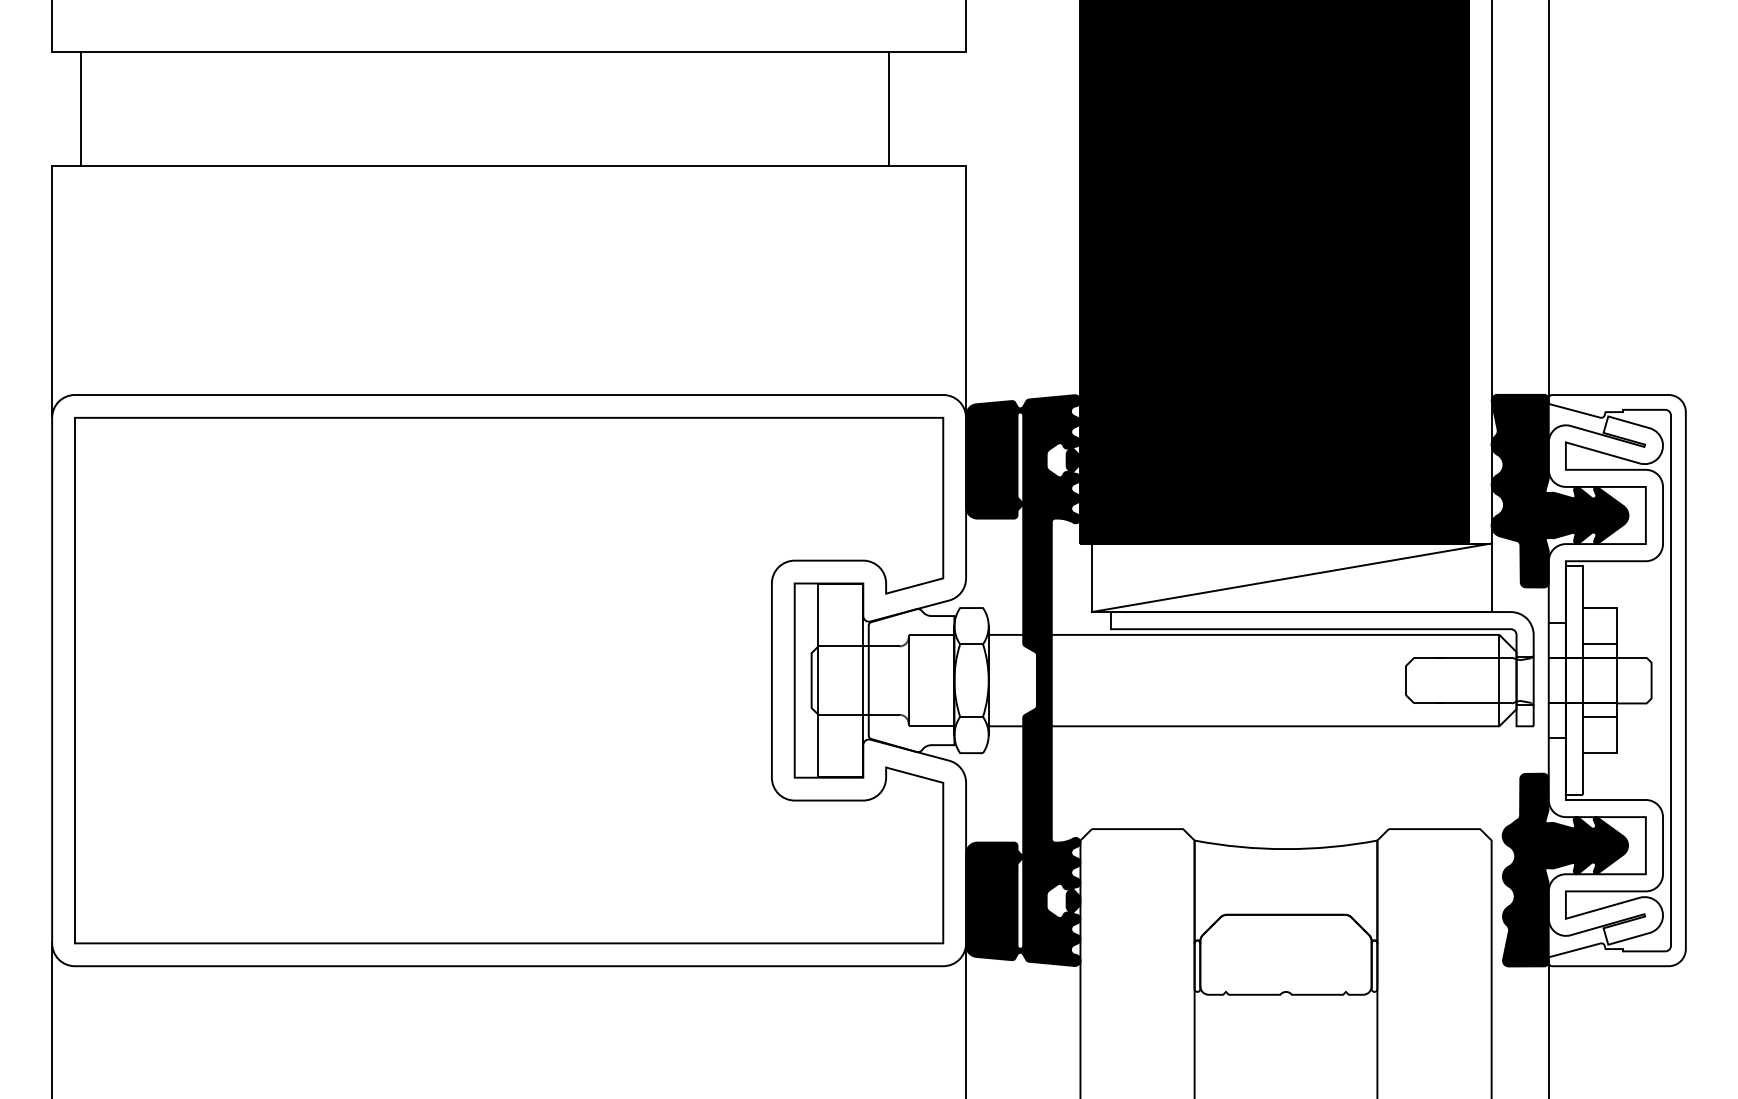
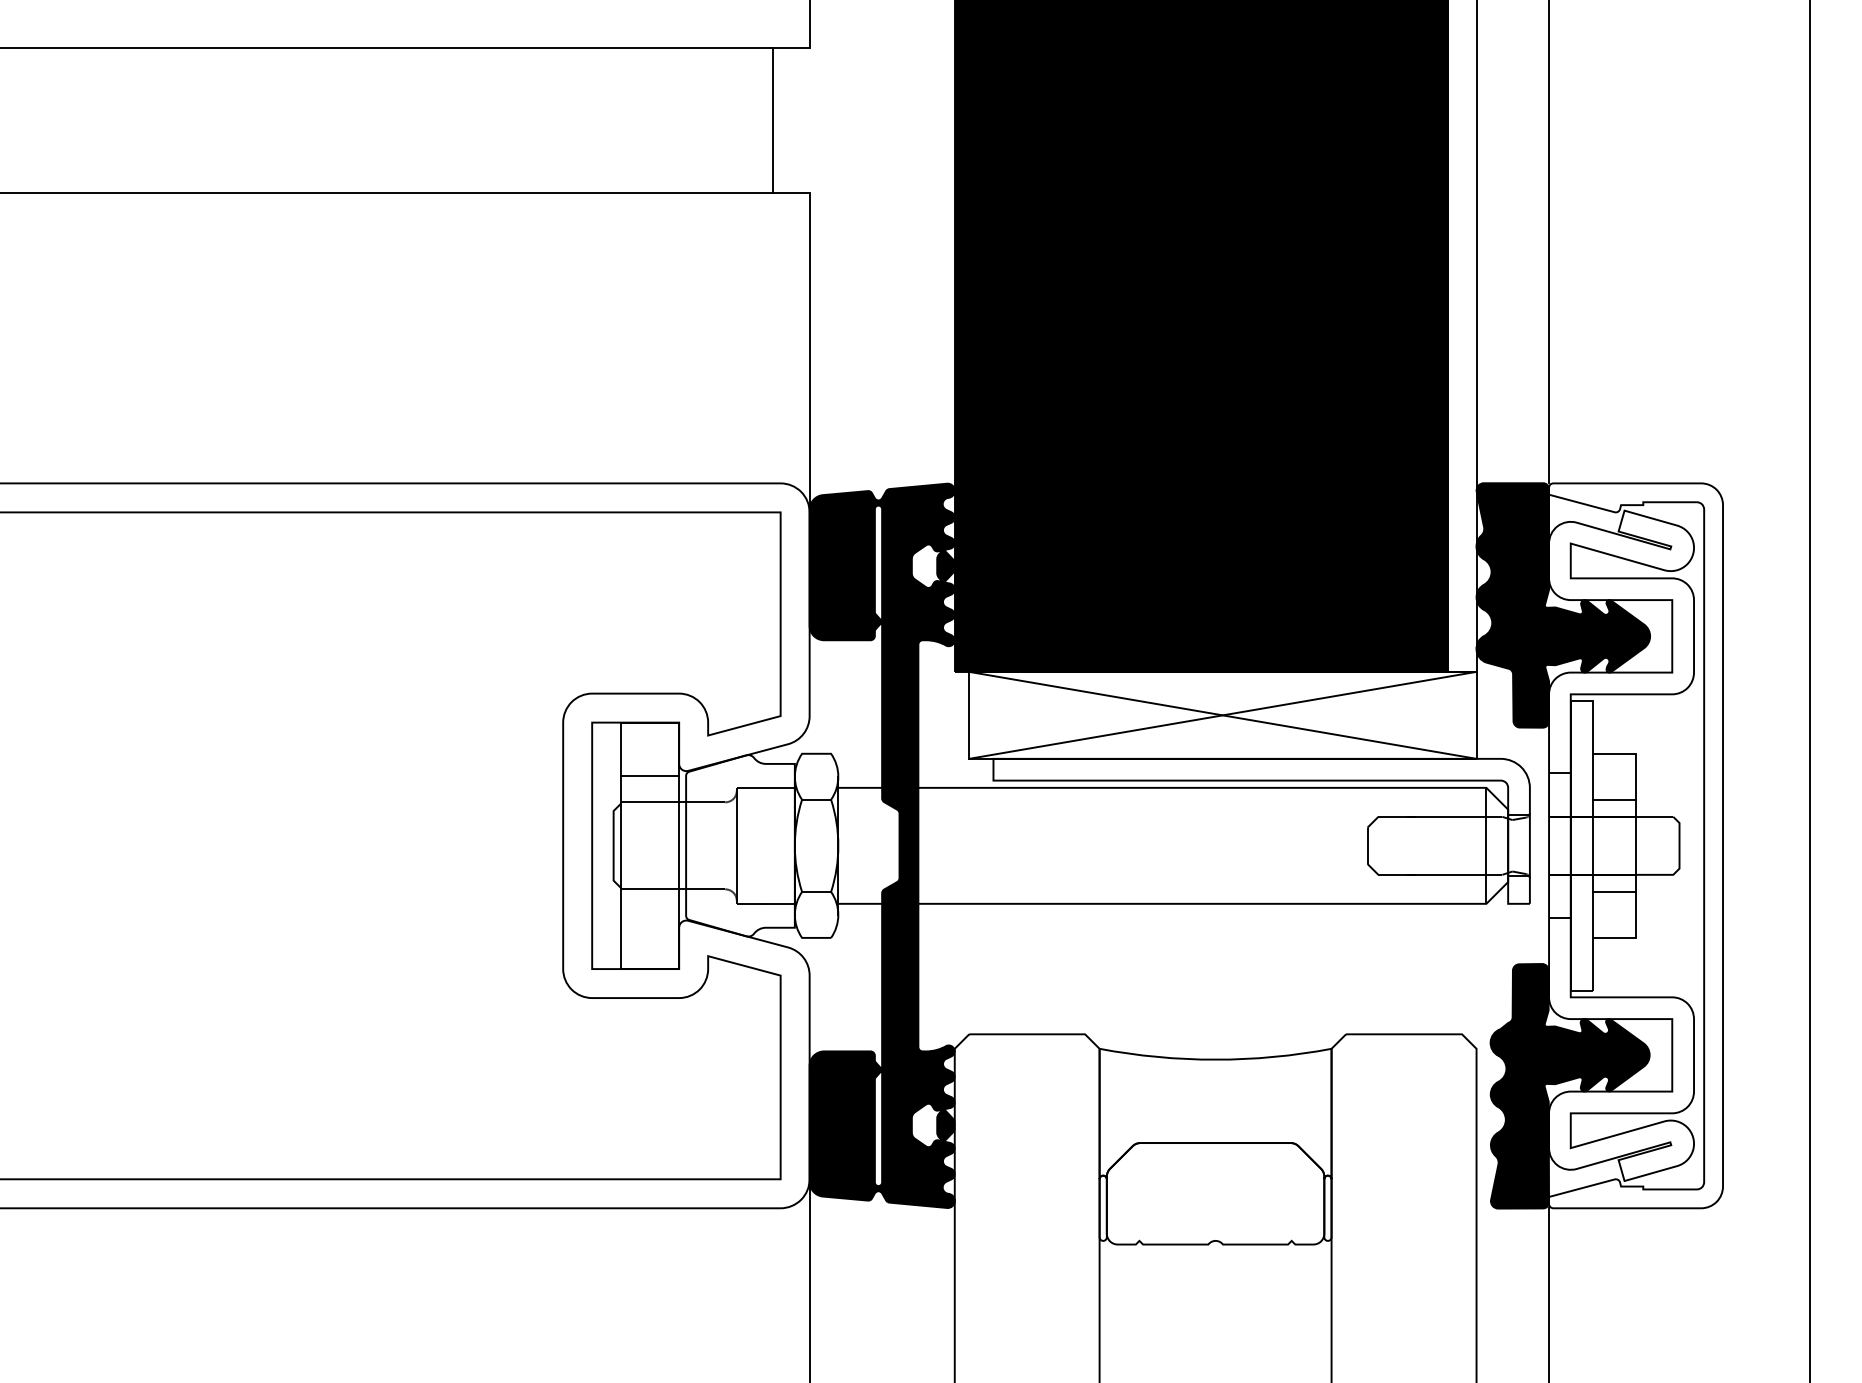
line: (888, 109) -> (773, 121), moved
line: (1291, 577) -> (1222, 715), added
line: (840, 625) -> (650, 775), added

